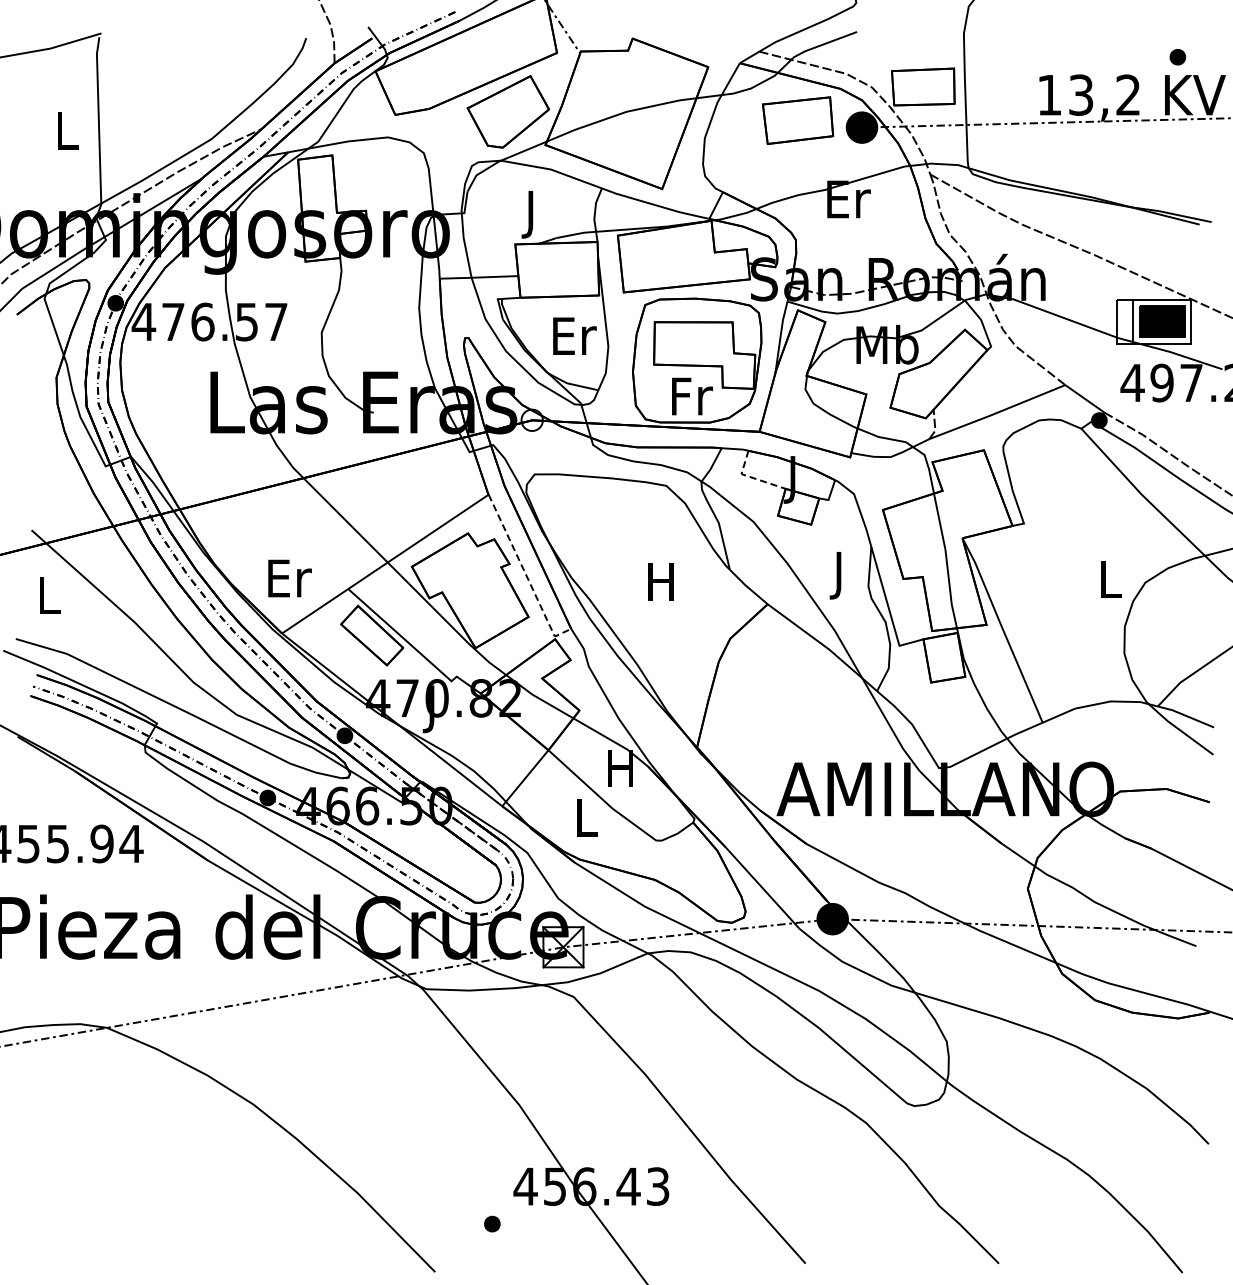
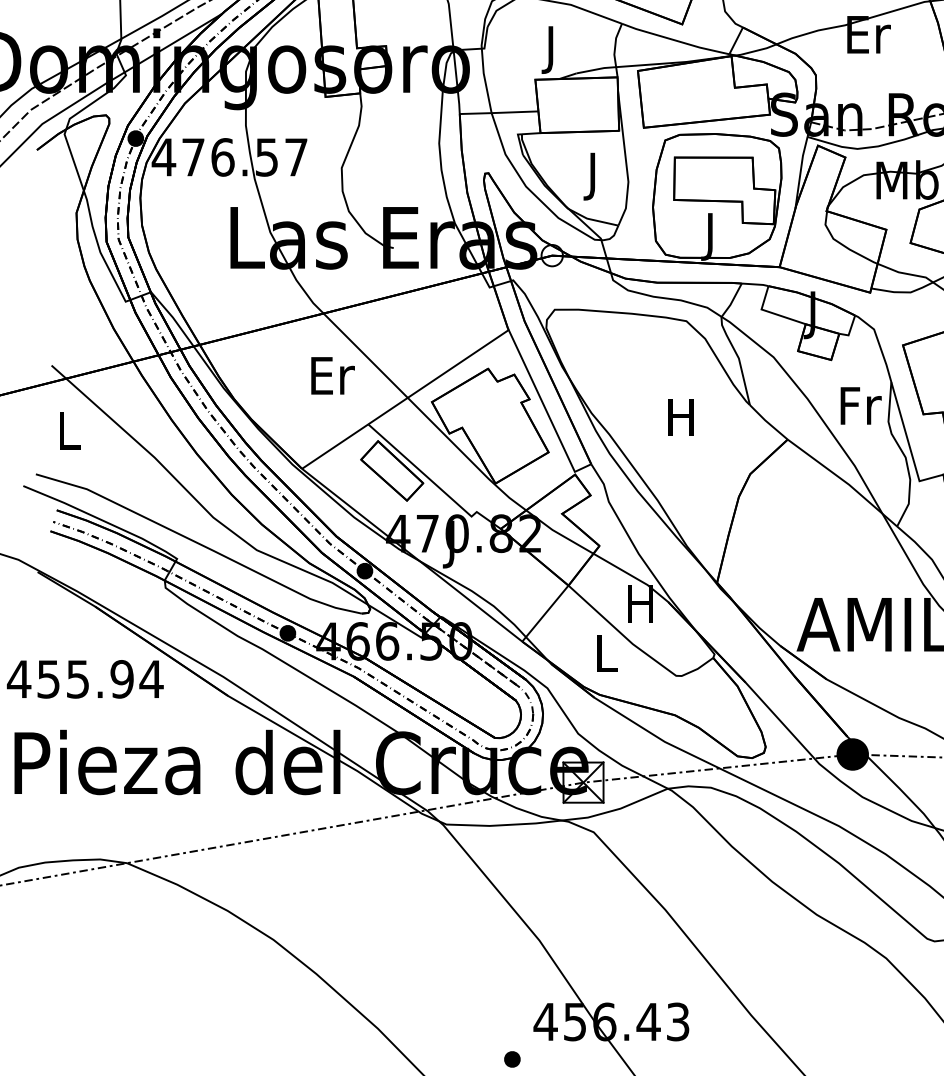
text: (574, 341) -> (594, 176), Er -> J
text: (692, 401) -> (712, 236), Fr -> J
line: (751, 477) -> (771, 312), dashed -> solid
line: (526, 575) -> (546, 410), dashed -> solid
text: (840, 575) -> (860, 410), J -> Fr
text: (289, 578) -> (332, 375), moved

